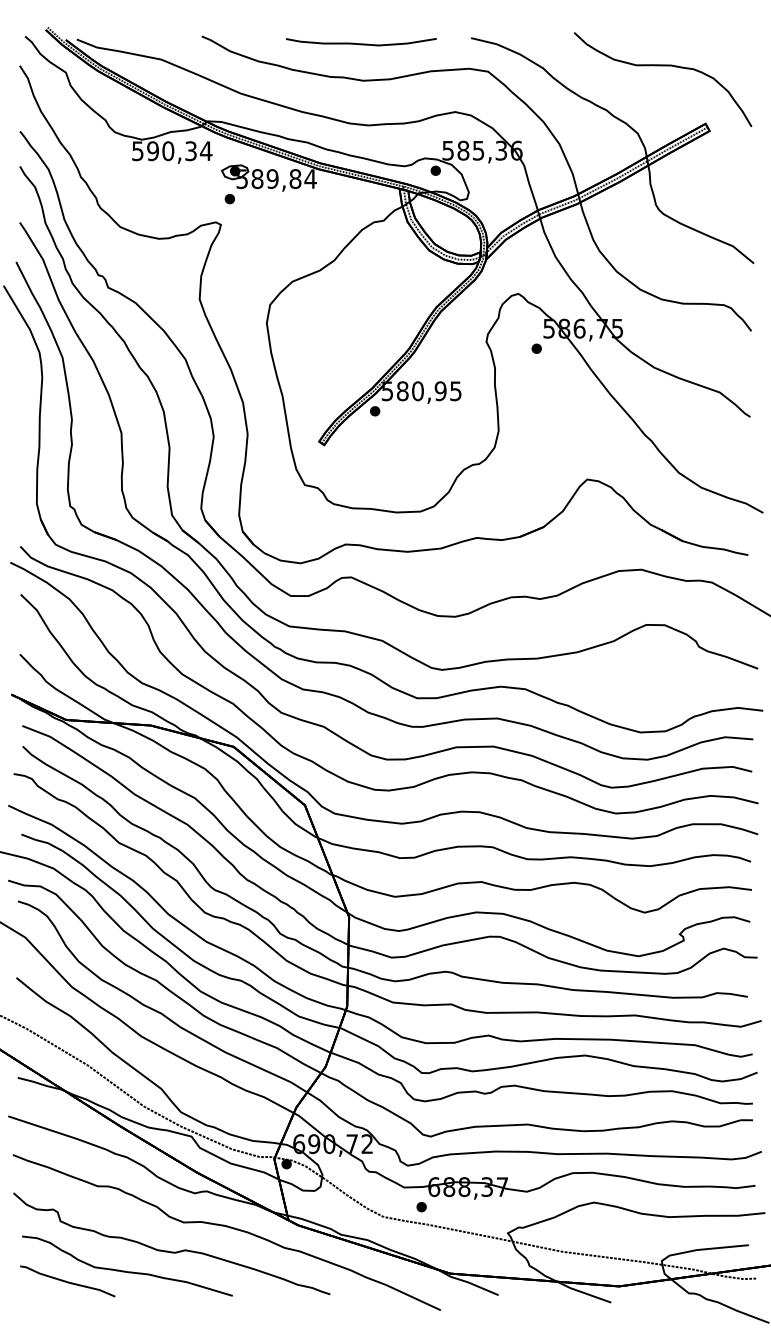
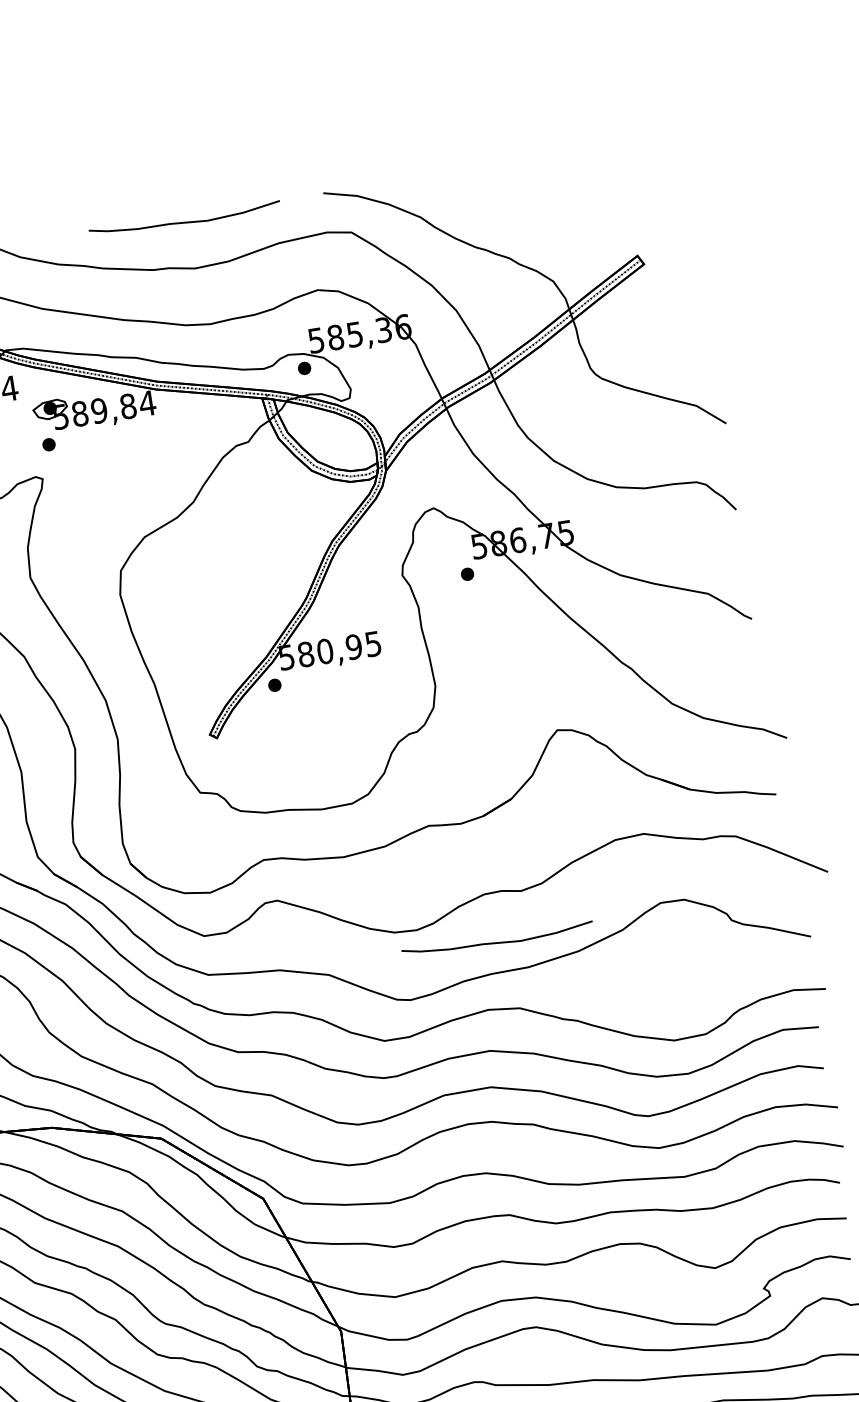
curve: (662, 66) -> (571, 191), removed
curve: (516, 635) -> (498, 941), added

